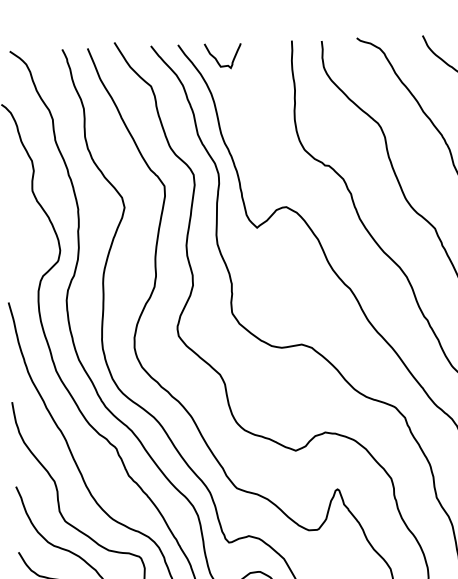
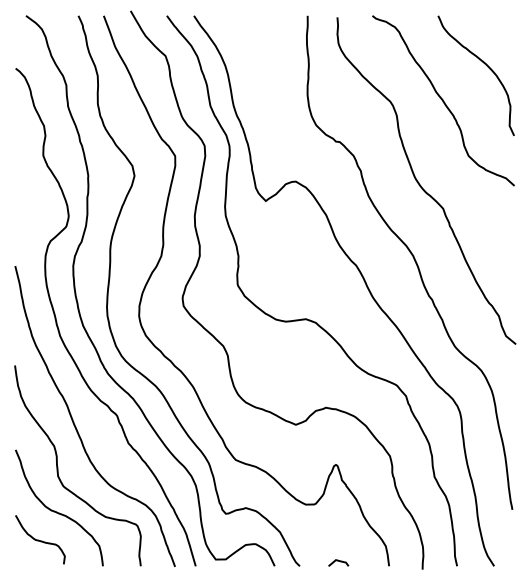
curve: (217, 59) -> (232, 31), removed

